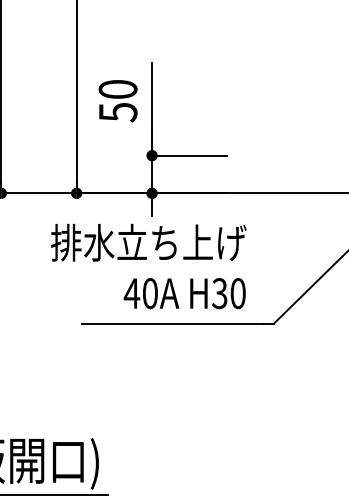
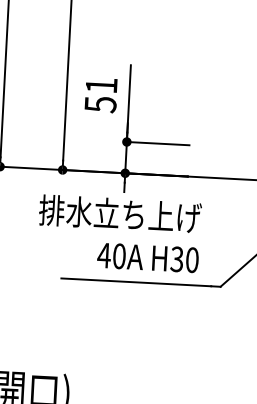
text: (117, 89) -> (101, 85), 50 -> 51

